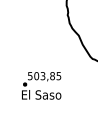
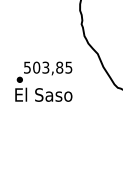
text: (41, 85) -> (43, 81), moved

